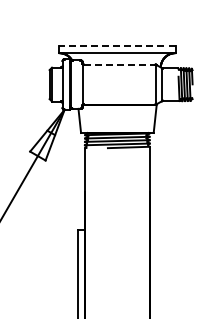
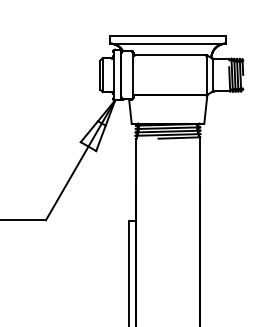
line: (116, 45) -> (167, 36), dashed -> solid
line: (119, 64) -> (170, 55), dashed -> solid

